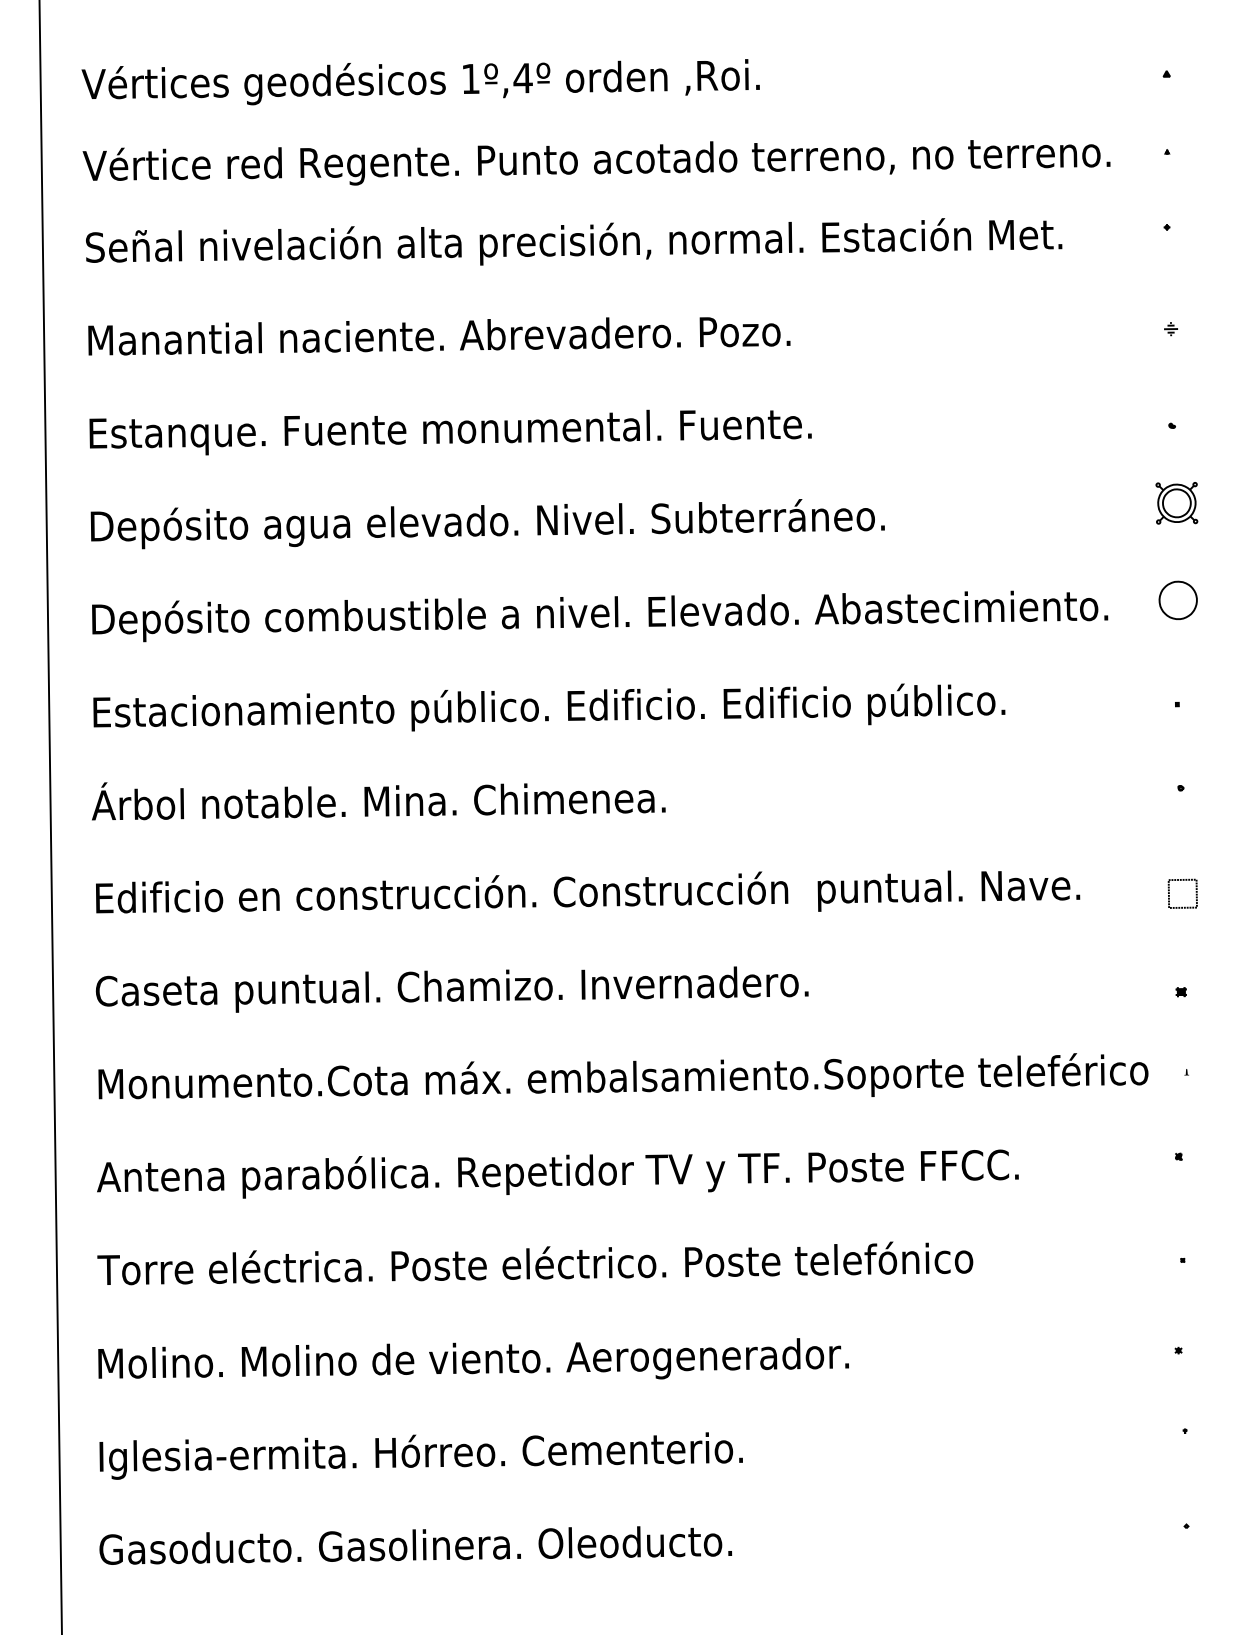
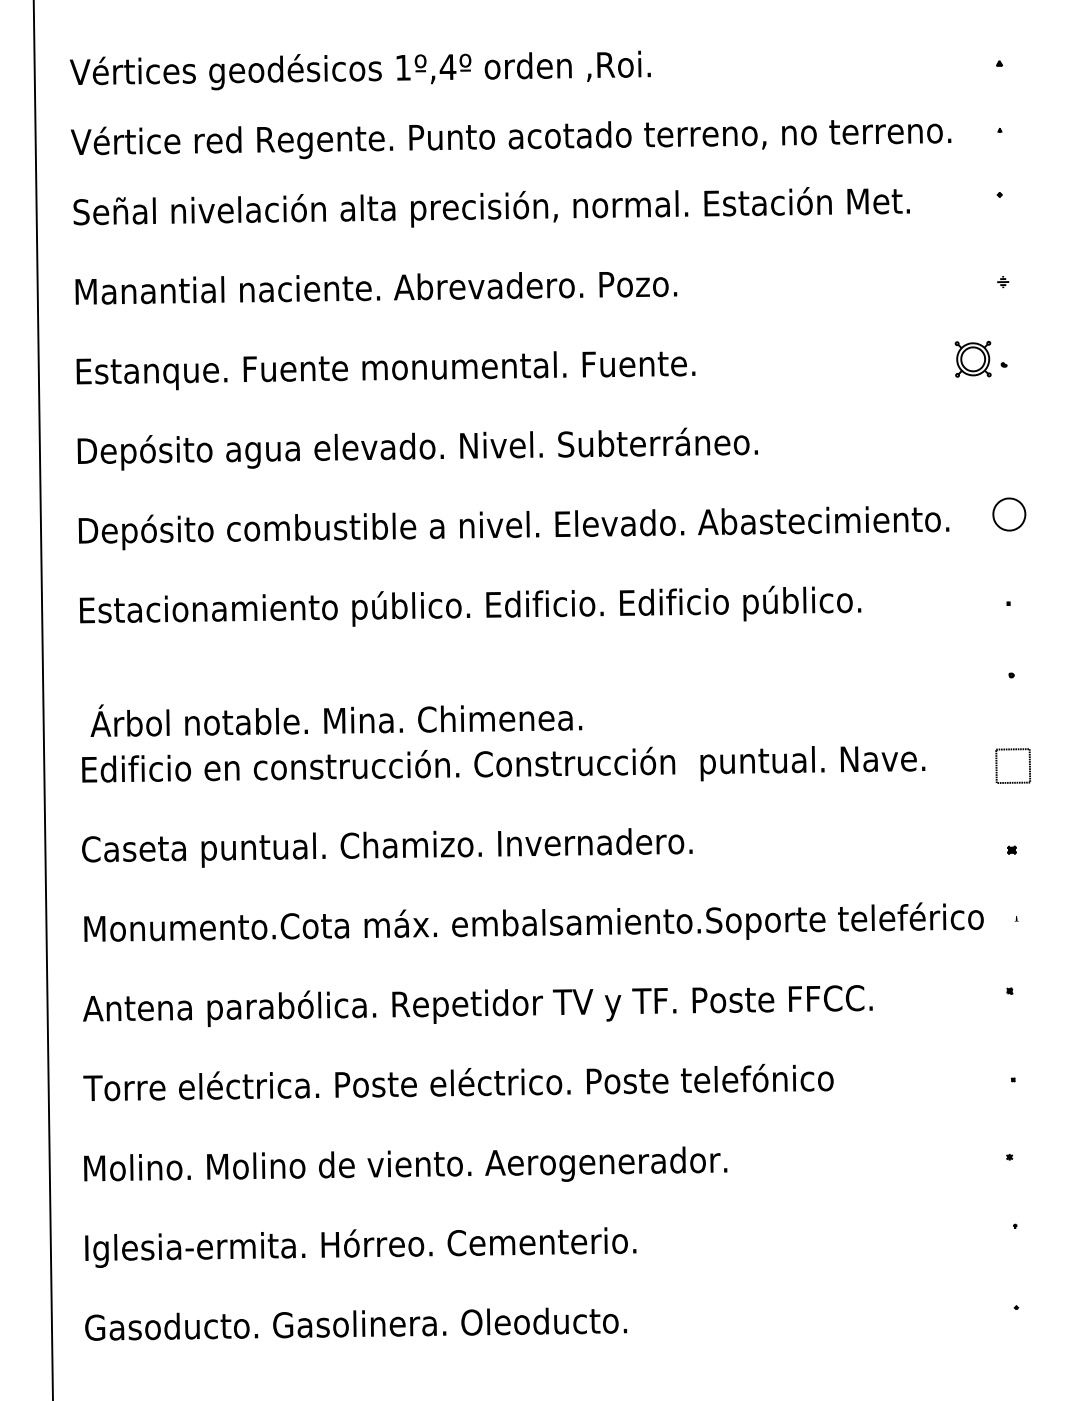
part: (1176, 502) -> (972, 358), moved
text: (378, 801) -> (336, 720), moved
part: (1183, 893) -> (1013, 765), size x1.4

